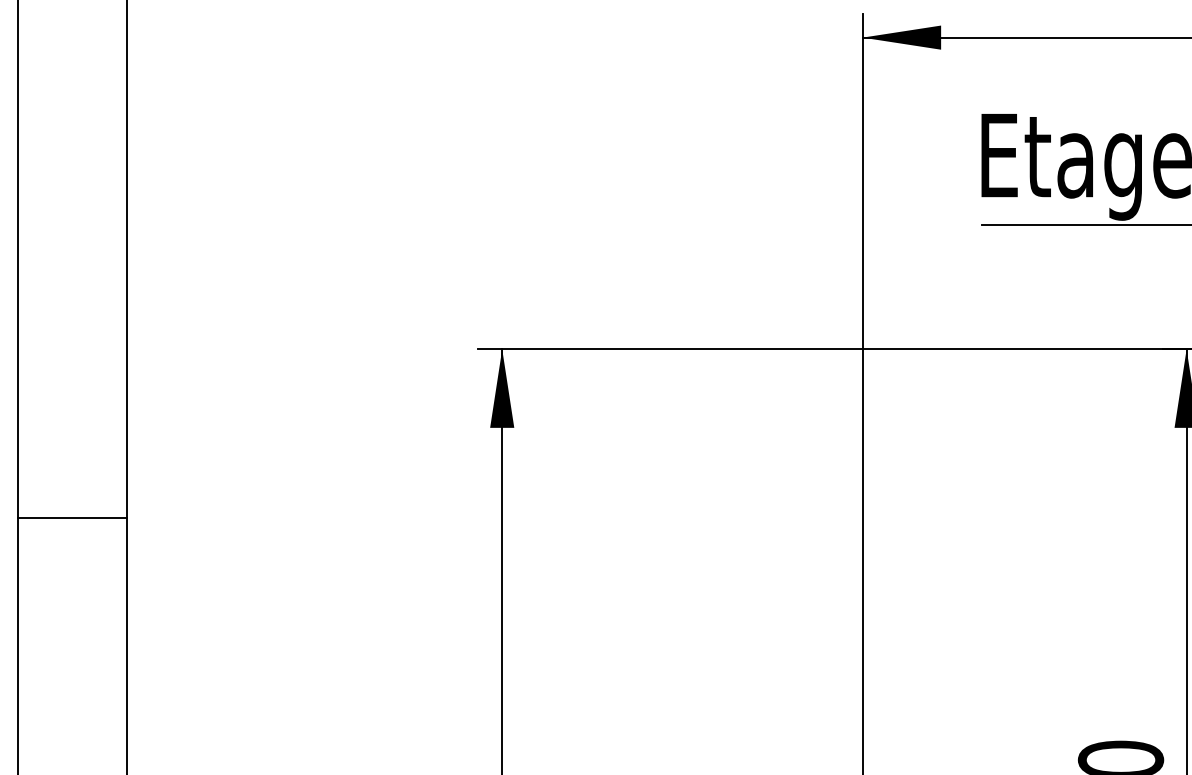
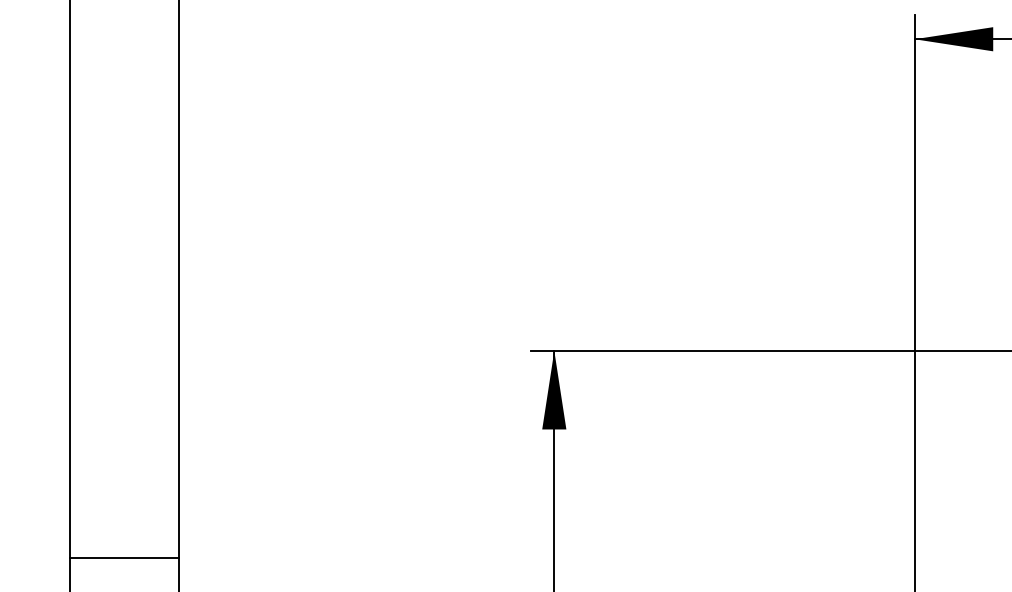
line: (72, 518) -> (124, 558), moved

